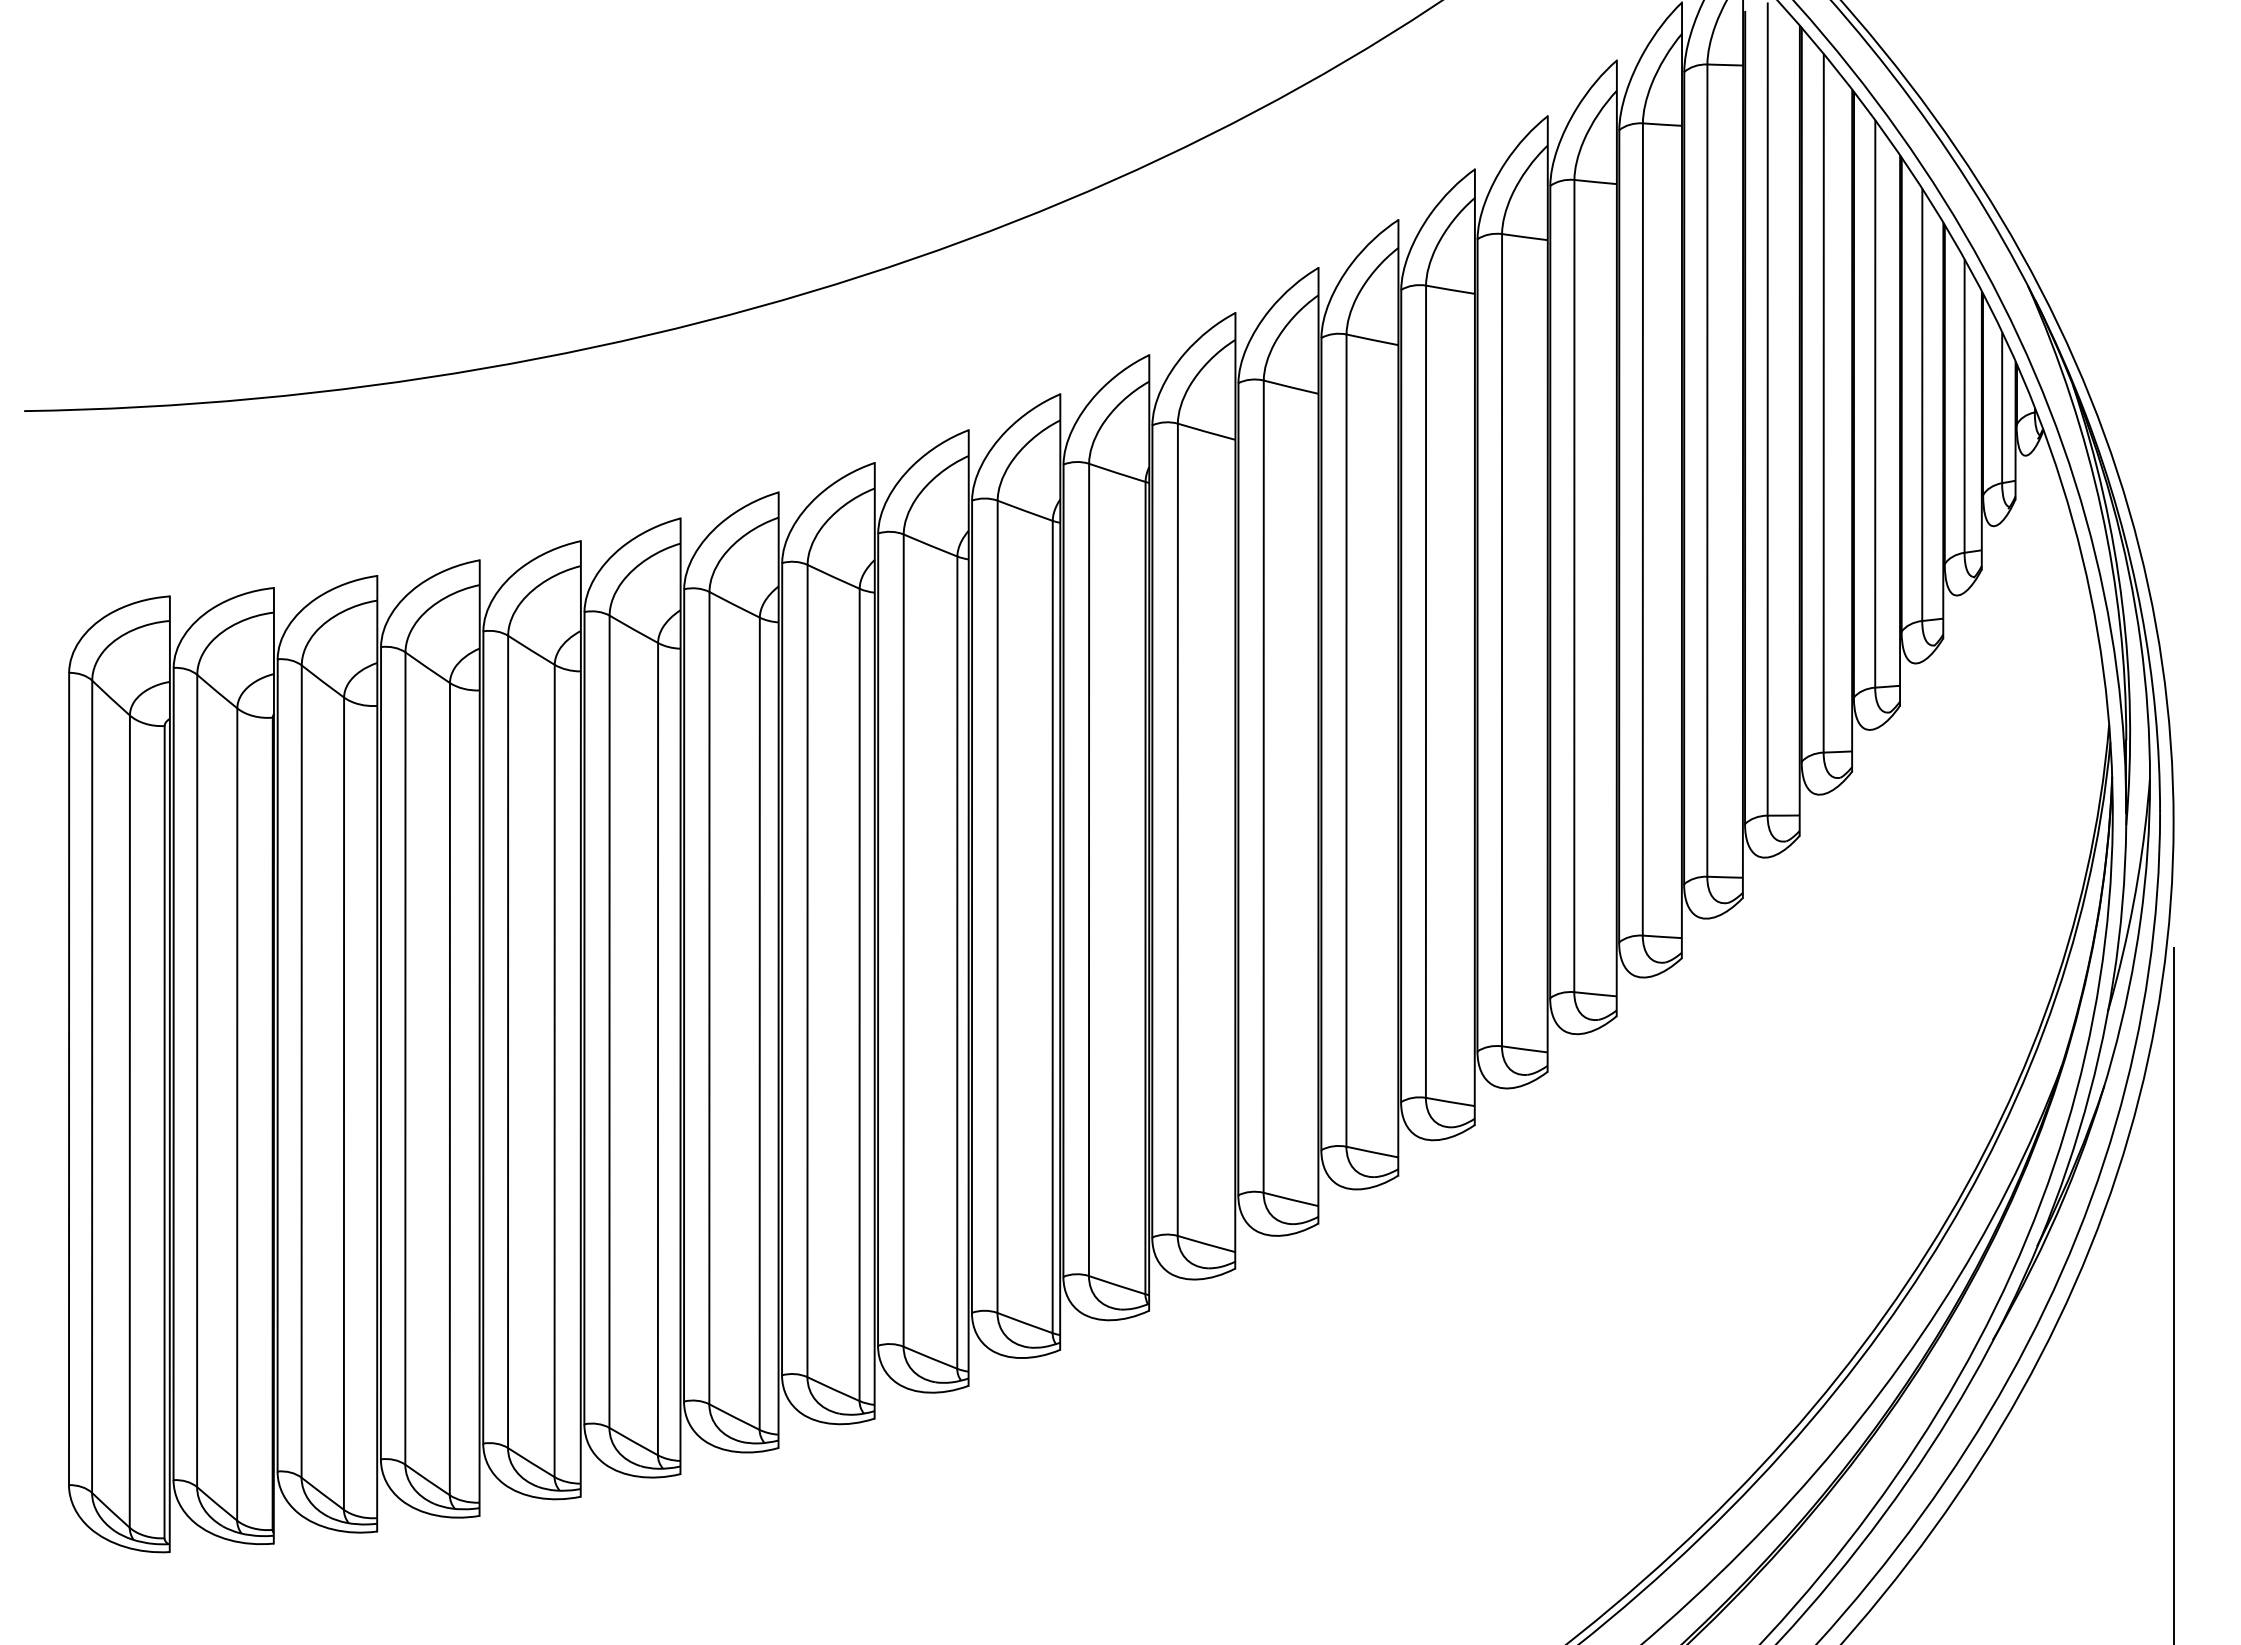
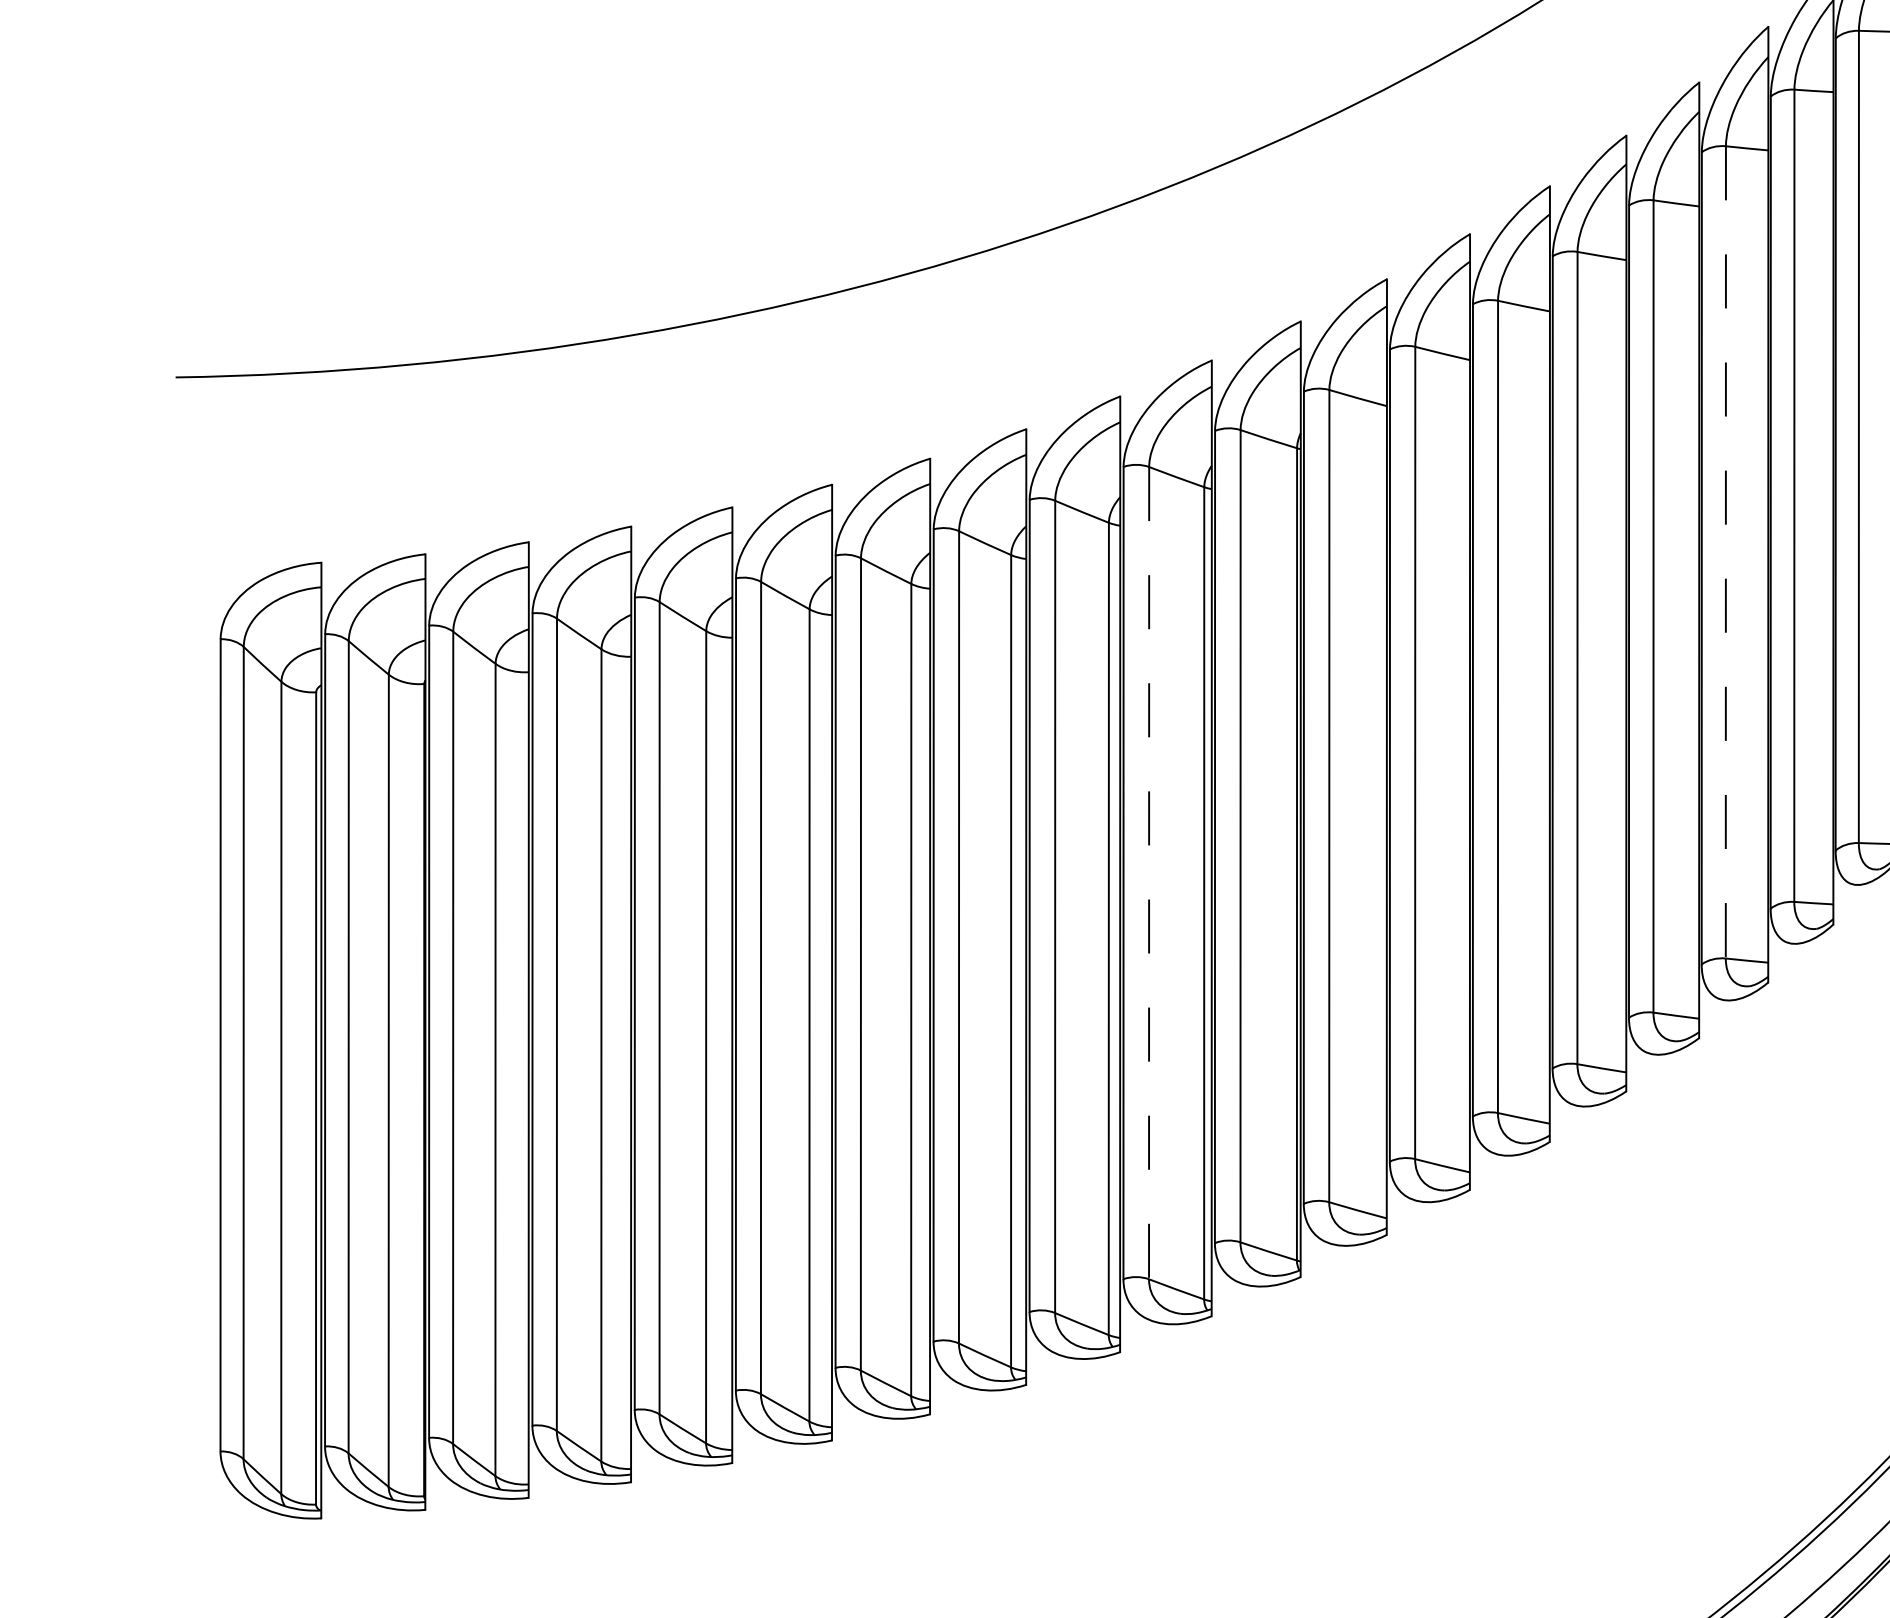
line: (1574, 586) -> (1726, 552), solid -> dashed
line: (997, 907) -> (1149, 873), solid -> dashed

